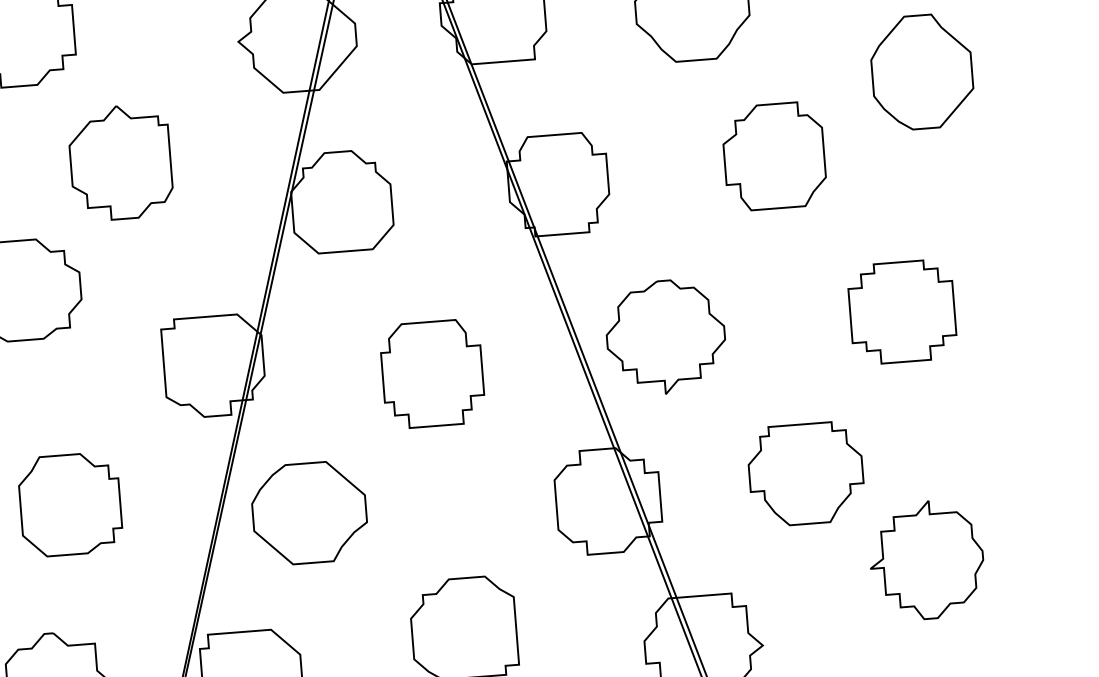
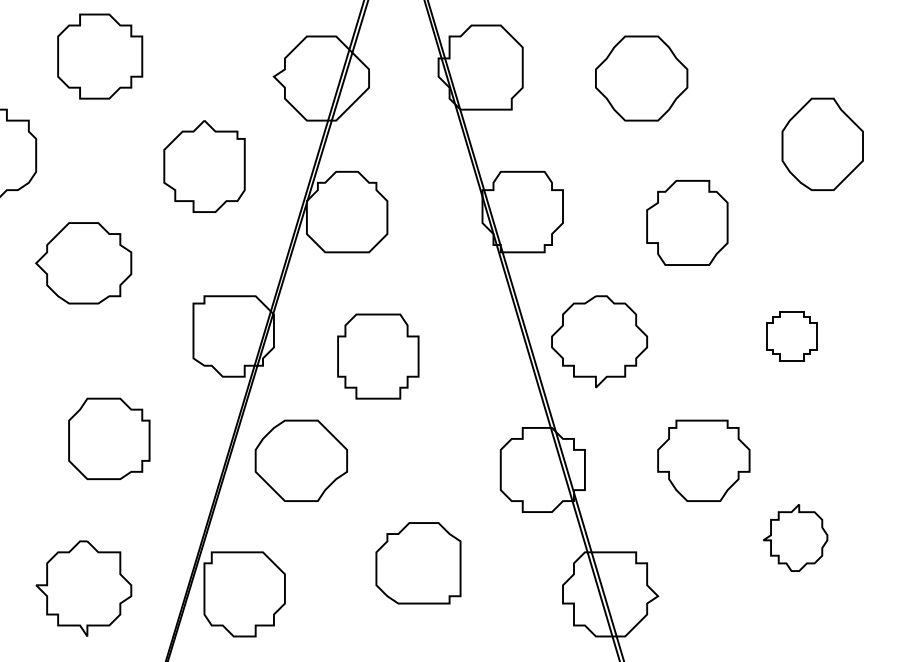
part: (774, 155) -> (687, 222), moved
part: (120, 162) -> (204, 166), moved
part: (902, 312) -> (791, 336), size x0.6
part: (432, 373) -> (378, 356), moved
part: (926, 559) -> (795, 537), size x0.7

